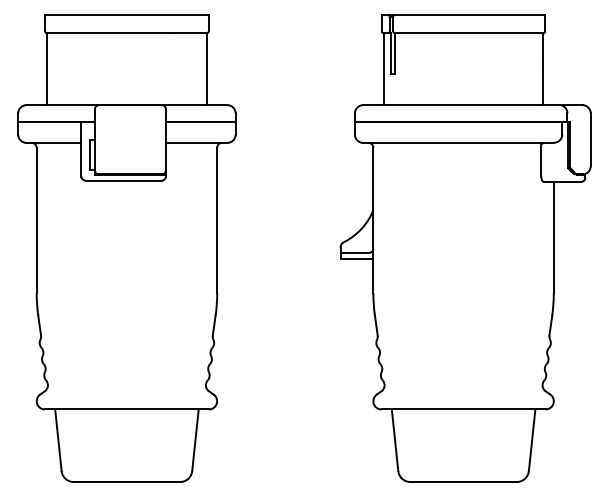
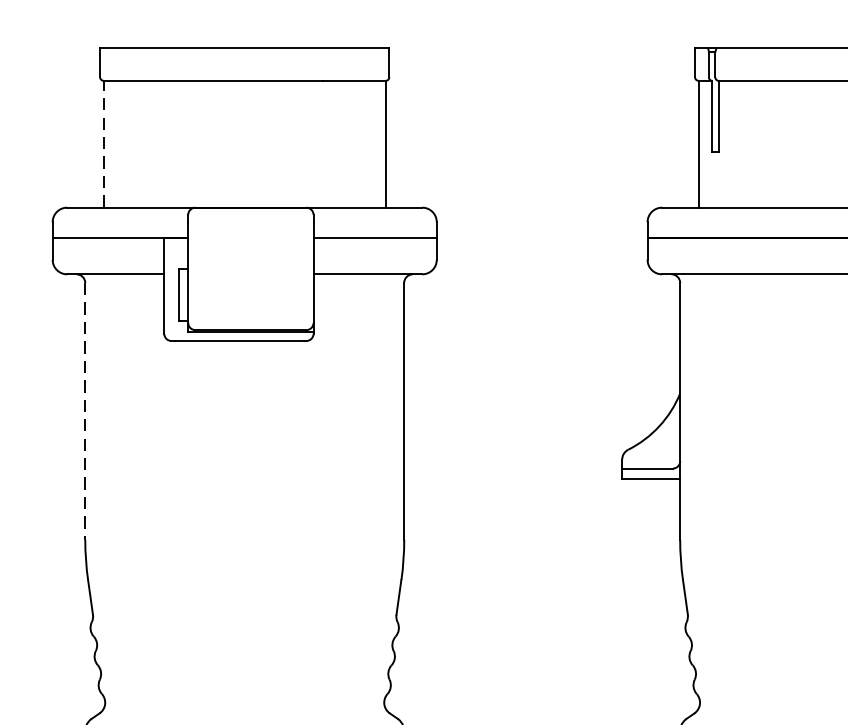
line: (47, 69) -> (104, 144), solid -> dashed
line: (36, 220) -> (84, 411), solid -> dashed

